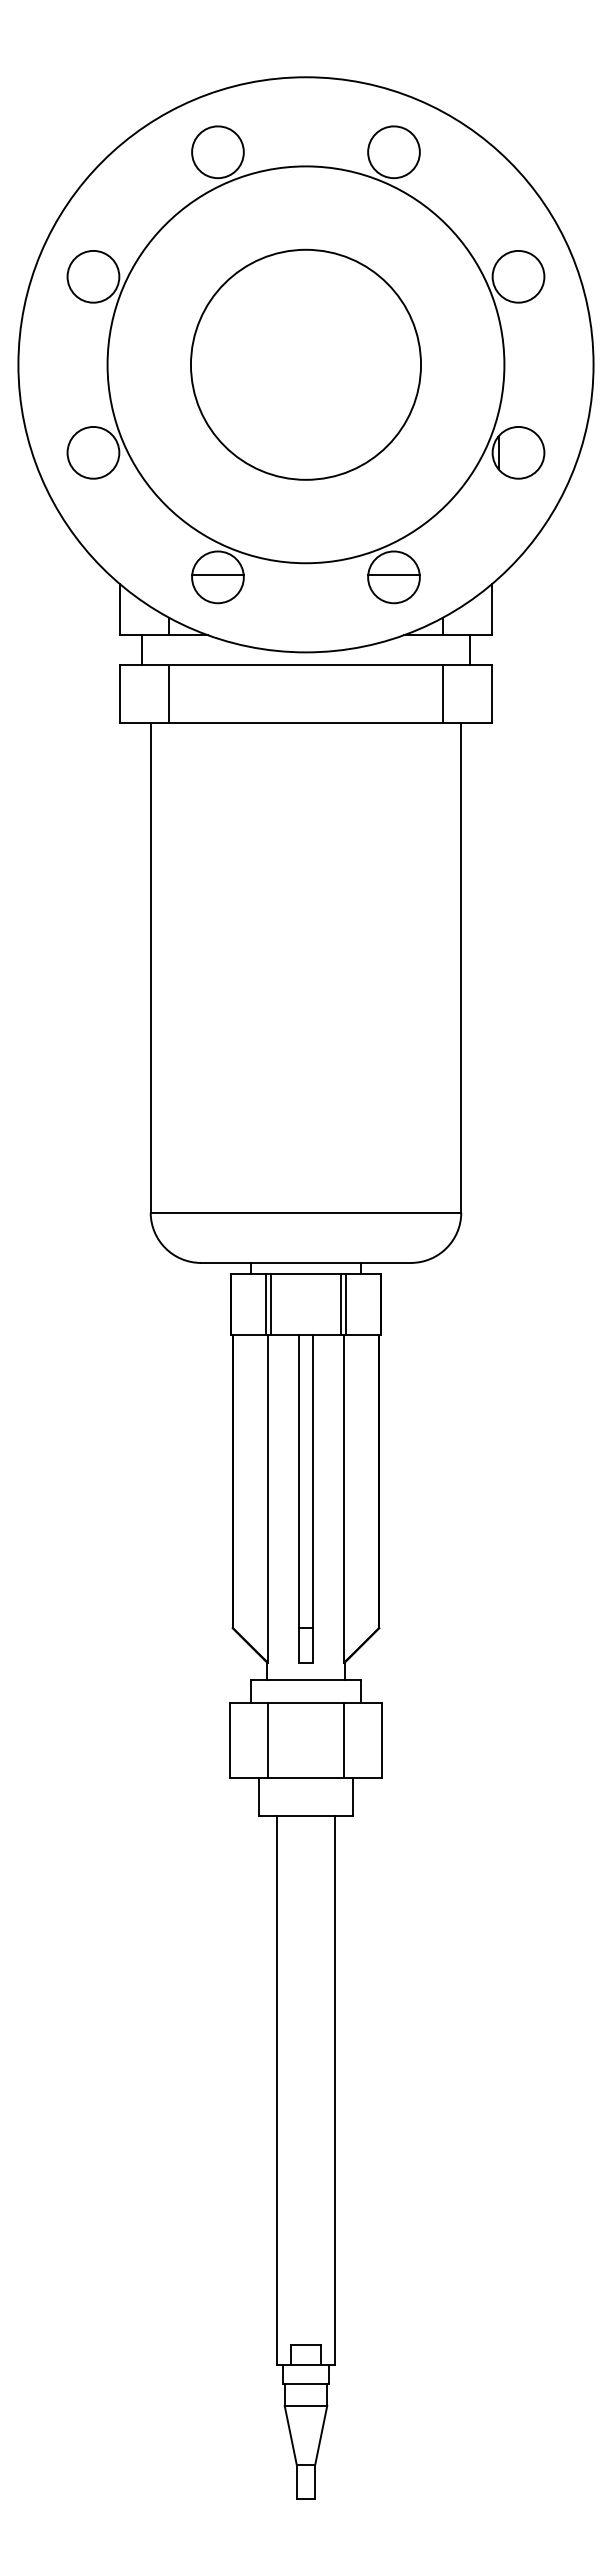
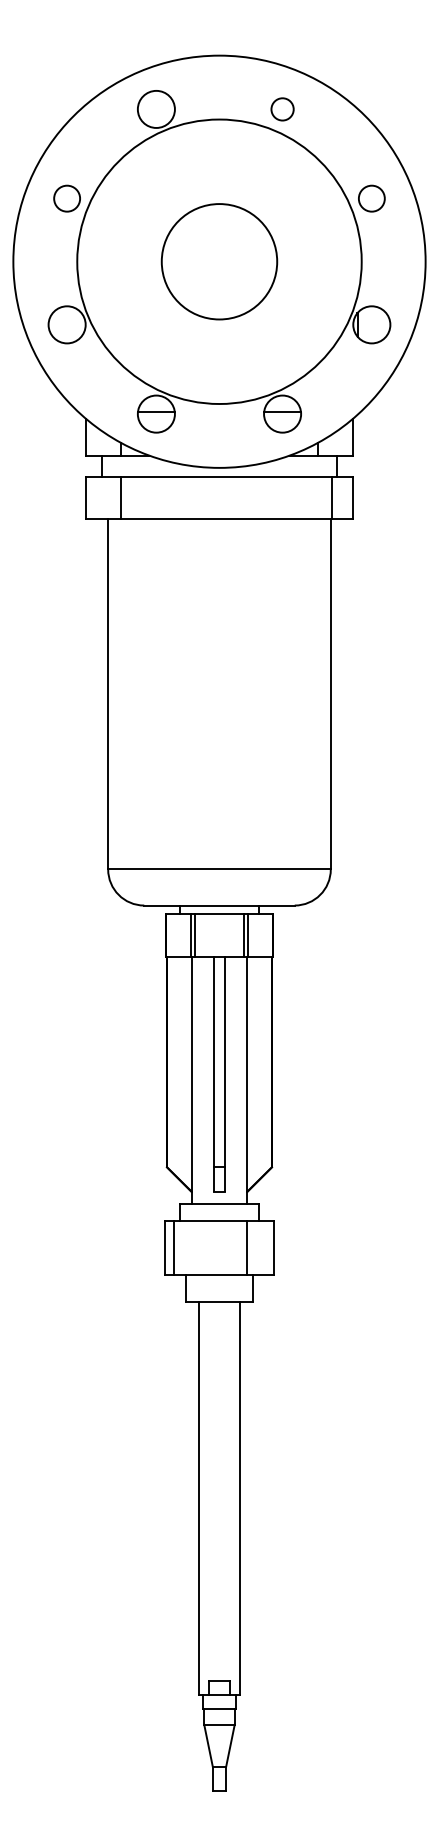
circle: (393, 152) -> (282, 109), size x0.6
circle: (93, 276) -> (67, 198), size x0.7
circle: (518, 276) -> (371, 198), size x0.7
circle: (305, 364) -> (219, 261), size x0.7
line: (443, 693) -> (332, 497), moved
line: (267, 1739) -> (173, 1247), moved

